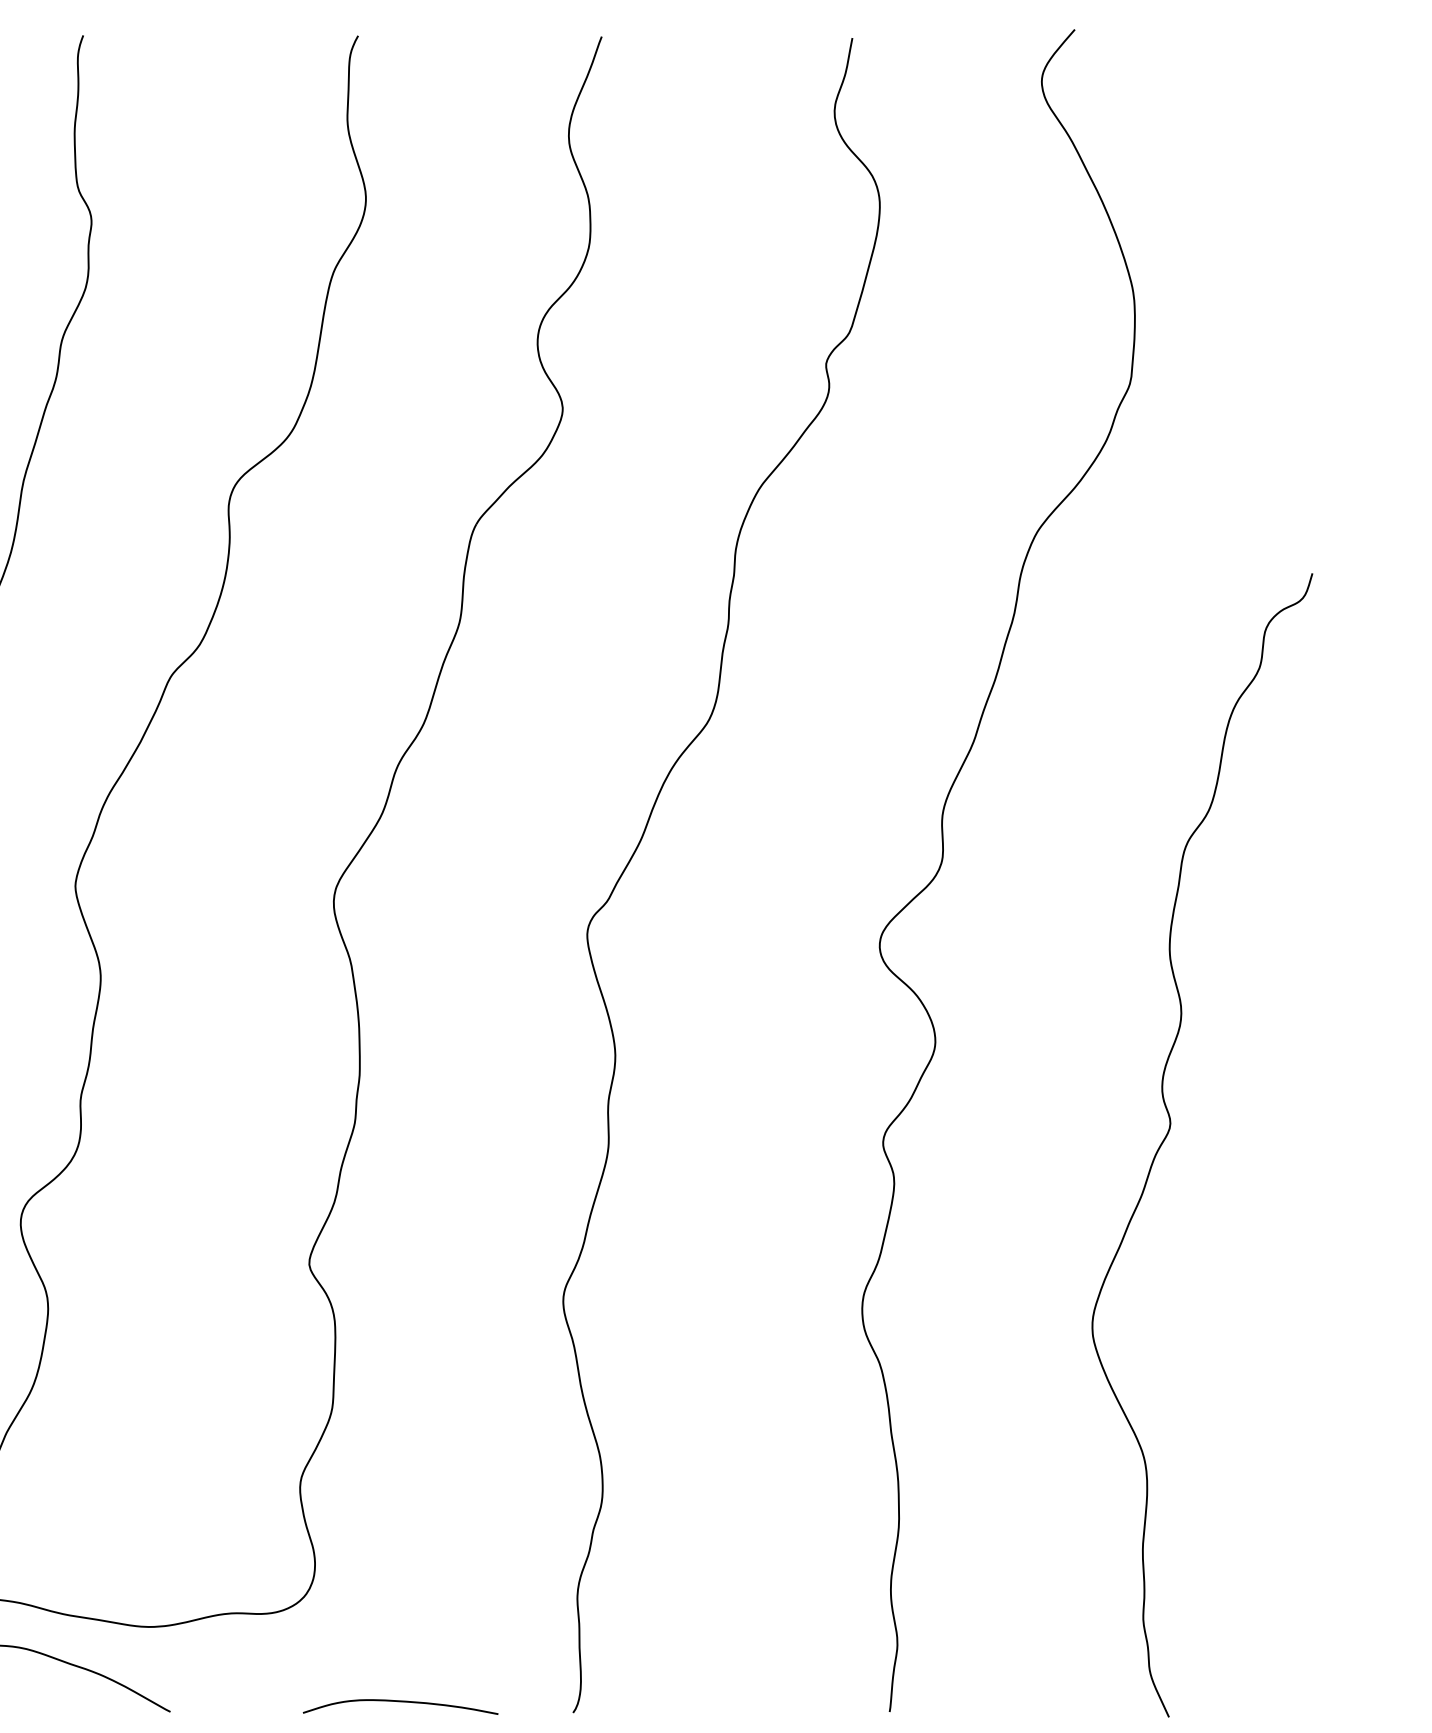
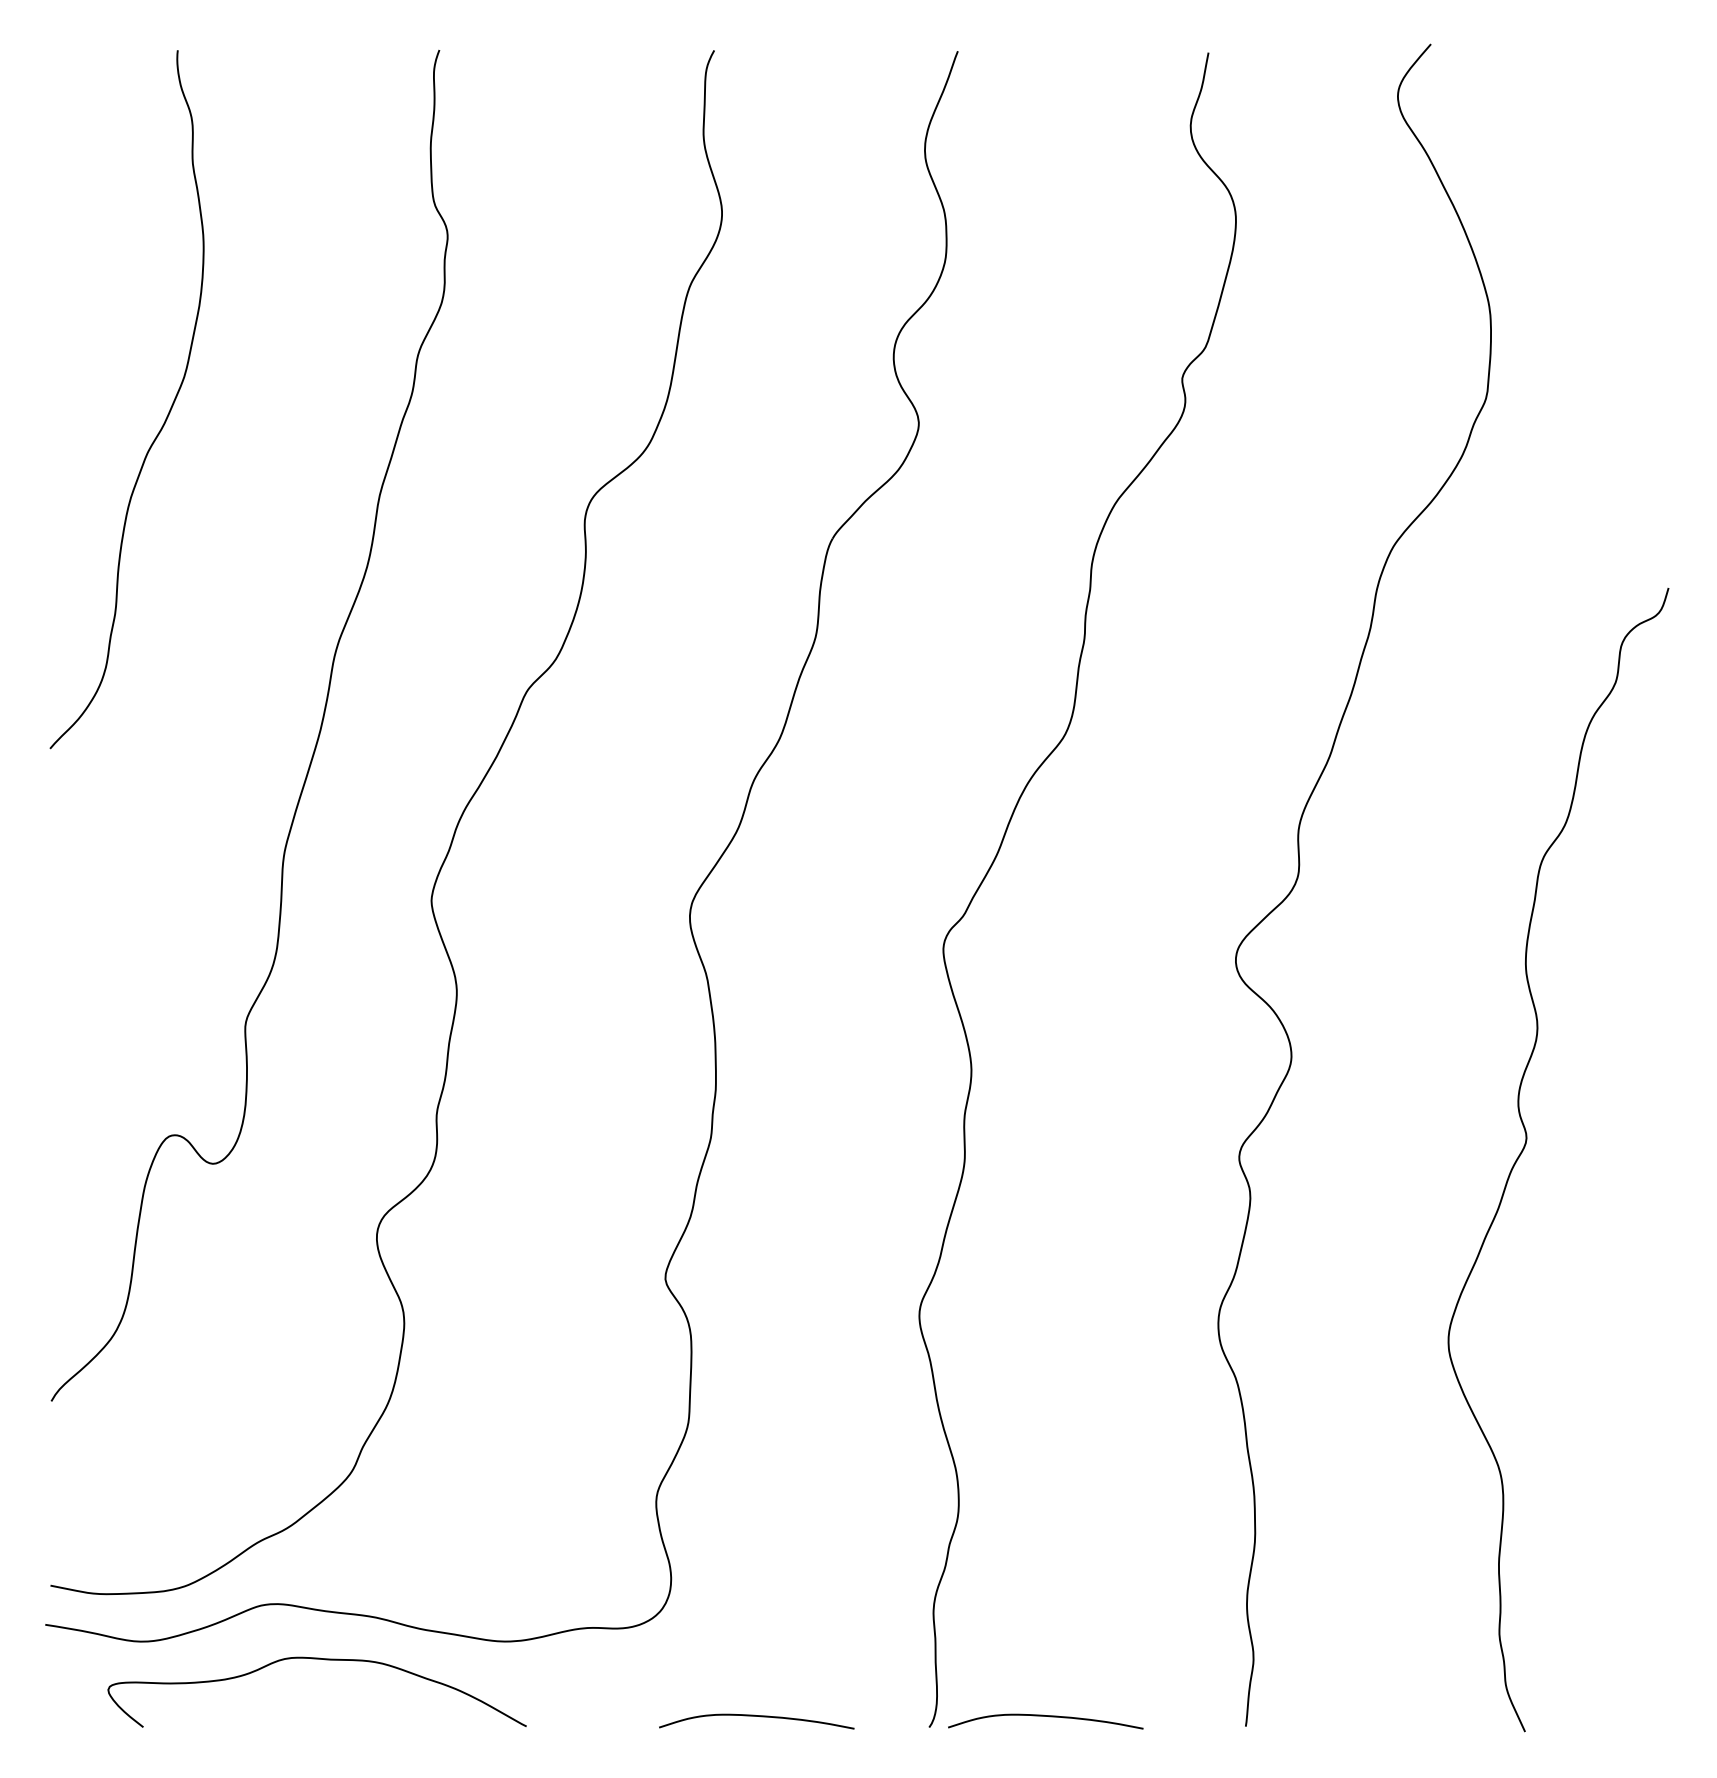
curve: (689, 1701) -> (1045, 1716), added

